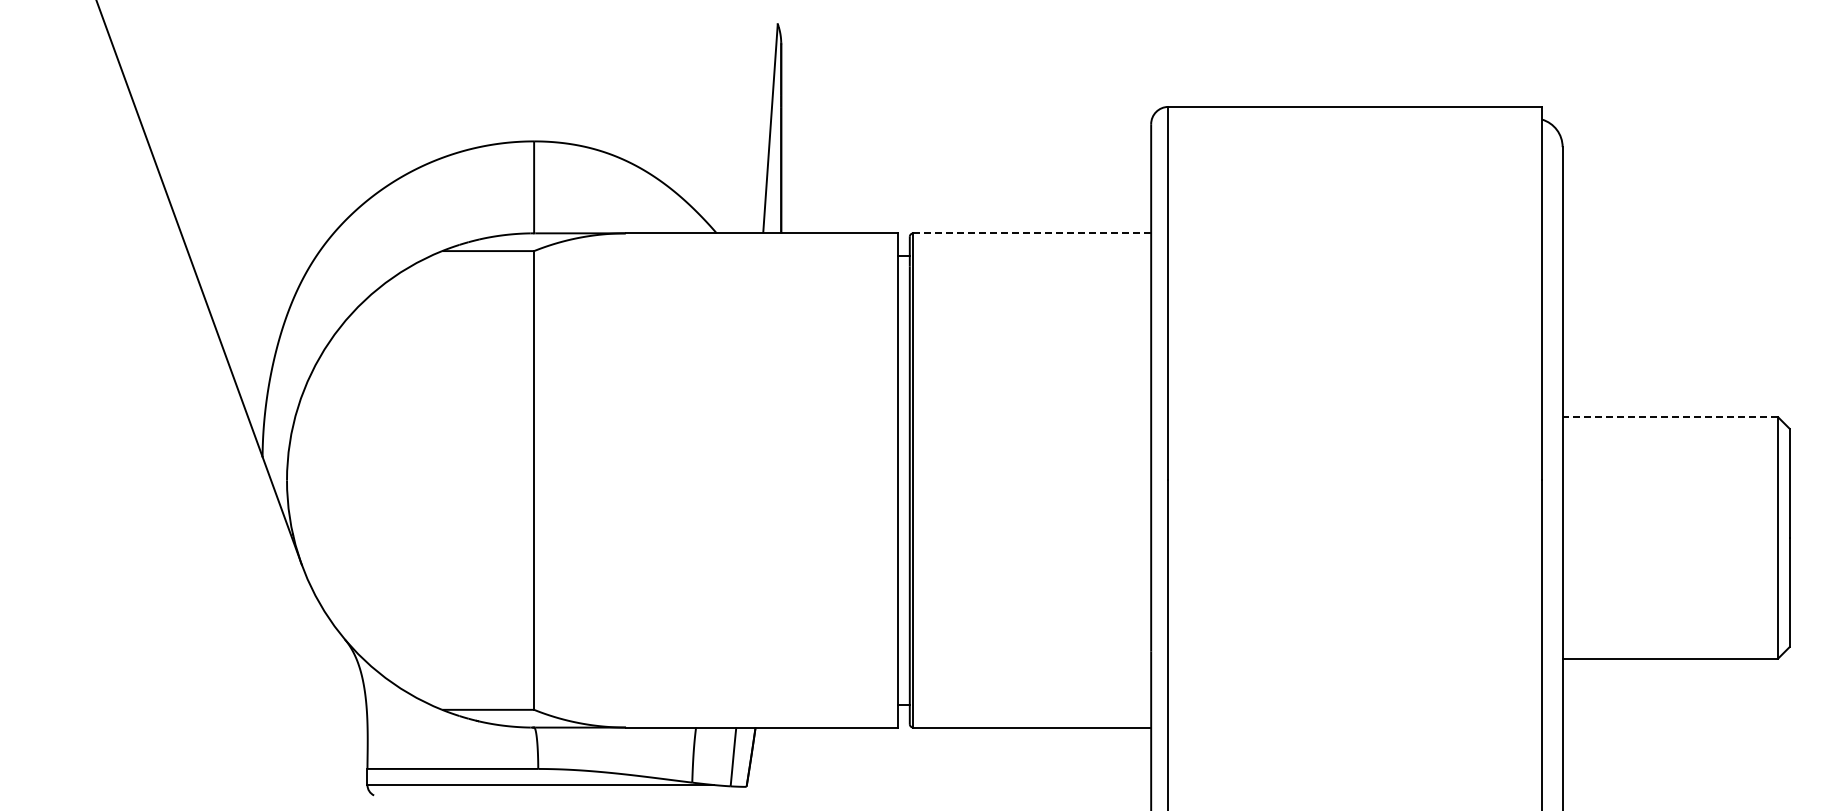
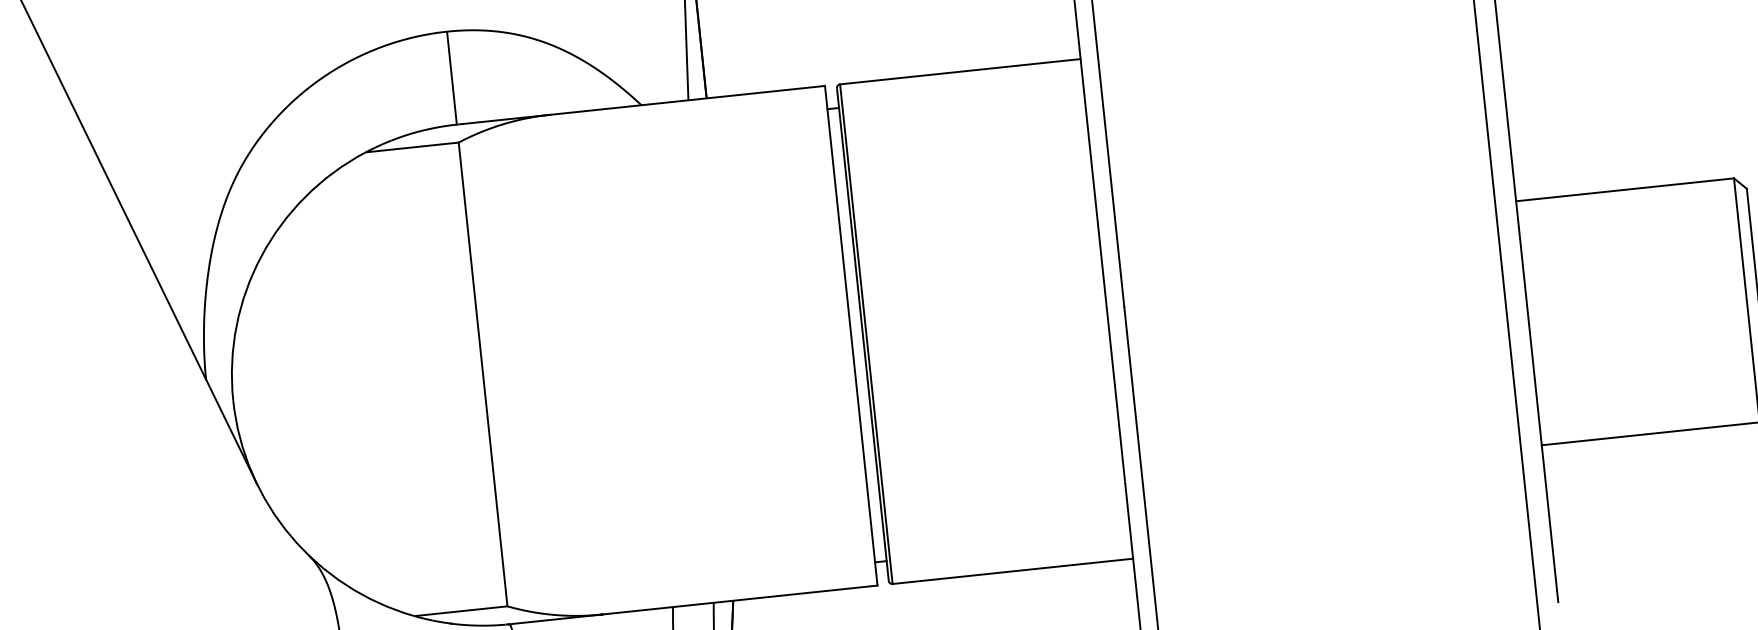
line: (1032, 233) -> (960, 71), dashed -> solid
line: (1670, 417) -> (1625, 190), dashed -> solid

